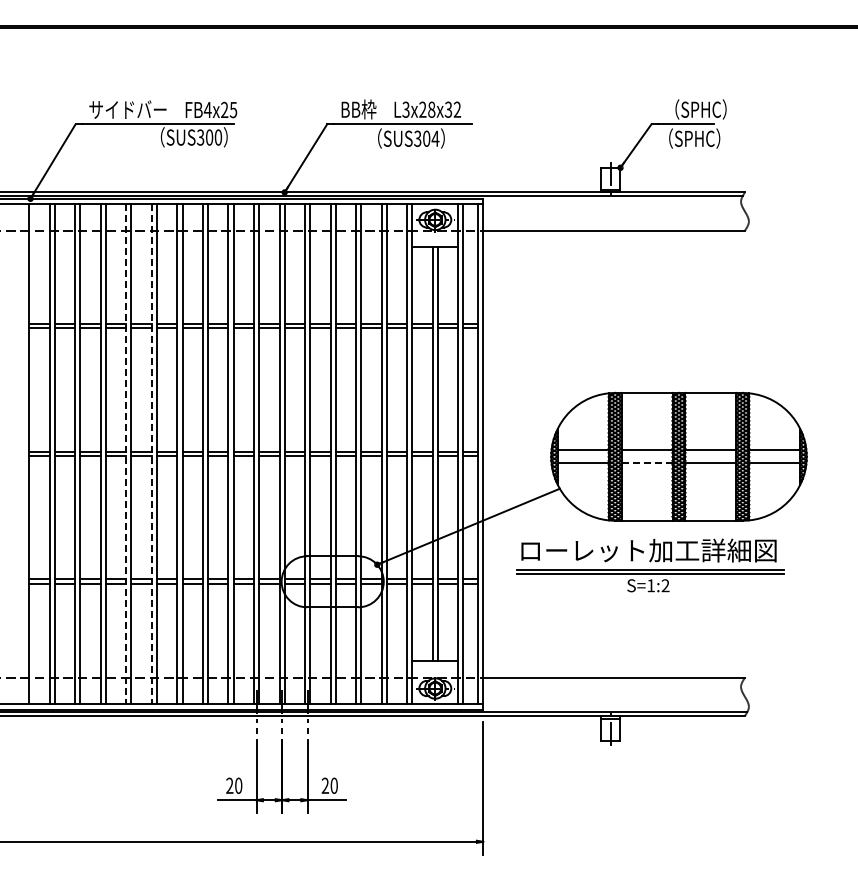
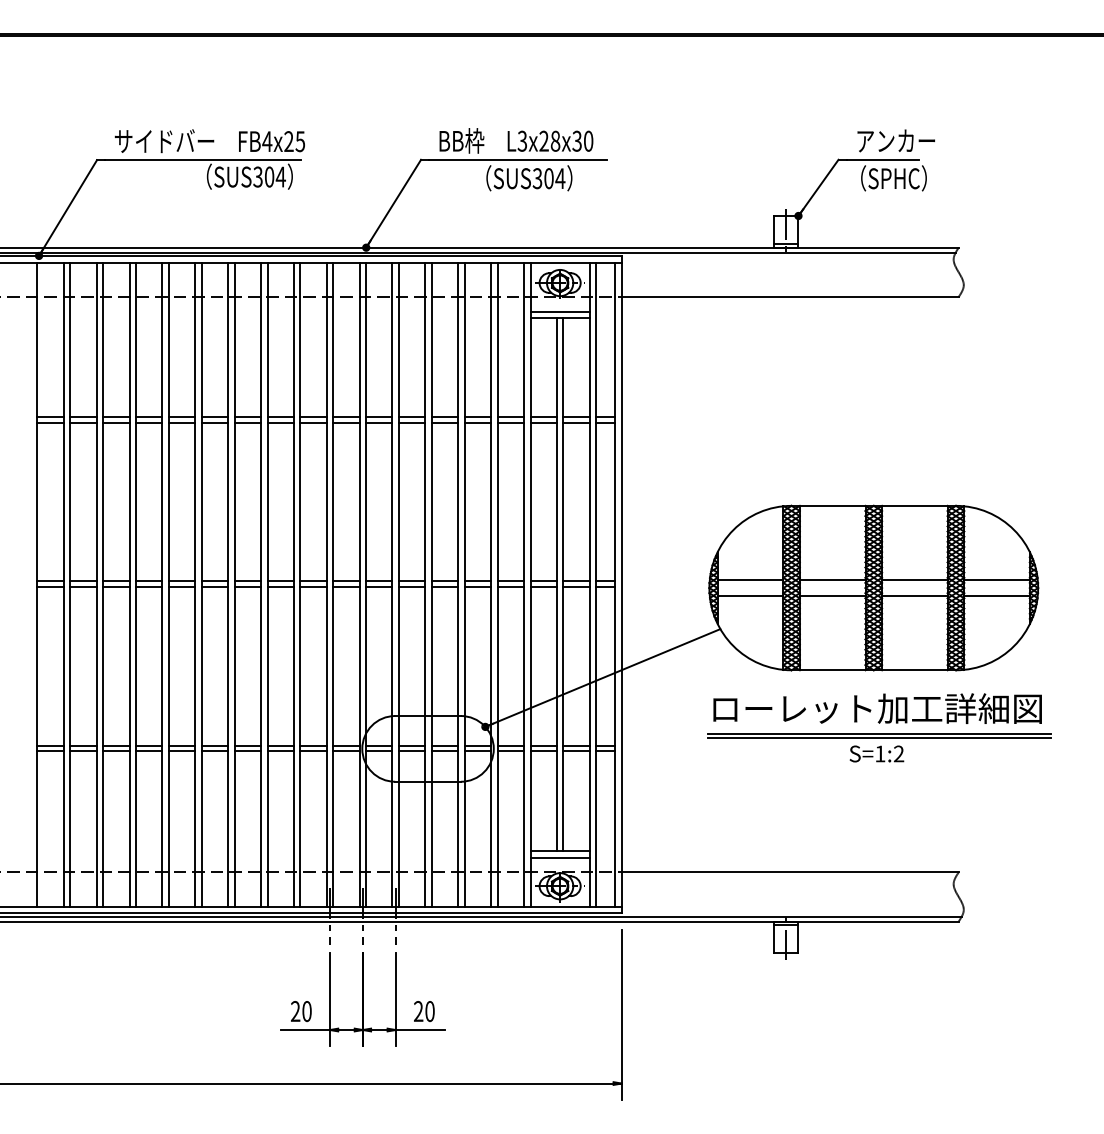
text: (457, 109) -> (588, 140), L3x28x32 -> L3x28x30
text: (696, 109) -> (896, 140), （SPHC） -> アンカー
text: (218, 137) -> (281, 176), SUS300 -> SUS304
line: (435, 242) -> (560, 312), added
line: (126, 454) -> (162, 585), dashed -> solid
line: (151, 454) -> (194, 585), dashed -> solid
line: (647, 463) -> (833, 596), dashed -> solid
part: (650, 565) -> (879, 727), moved
line: (435, 666) -> (560, 857), added

